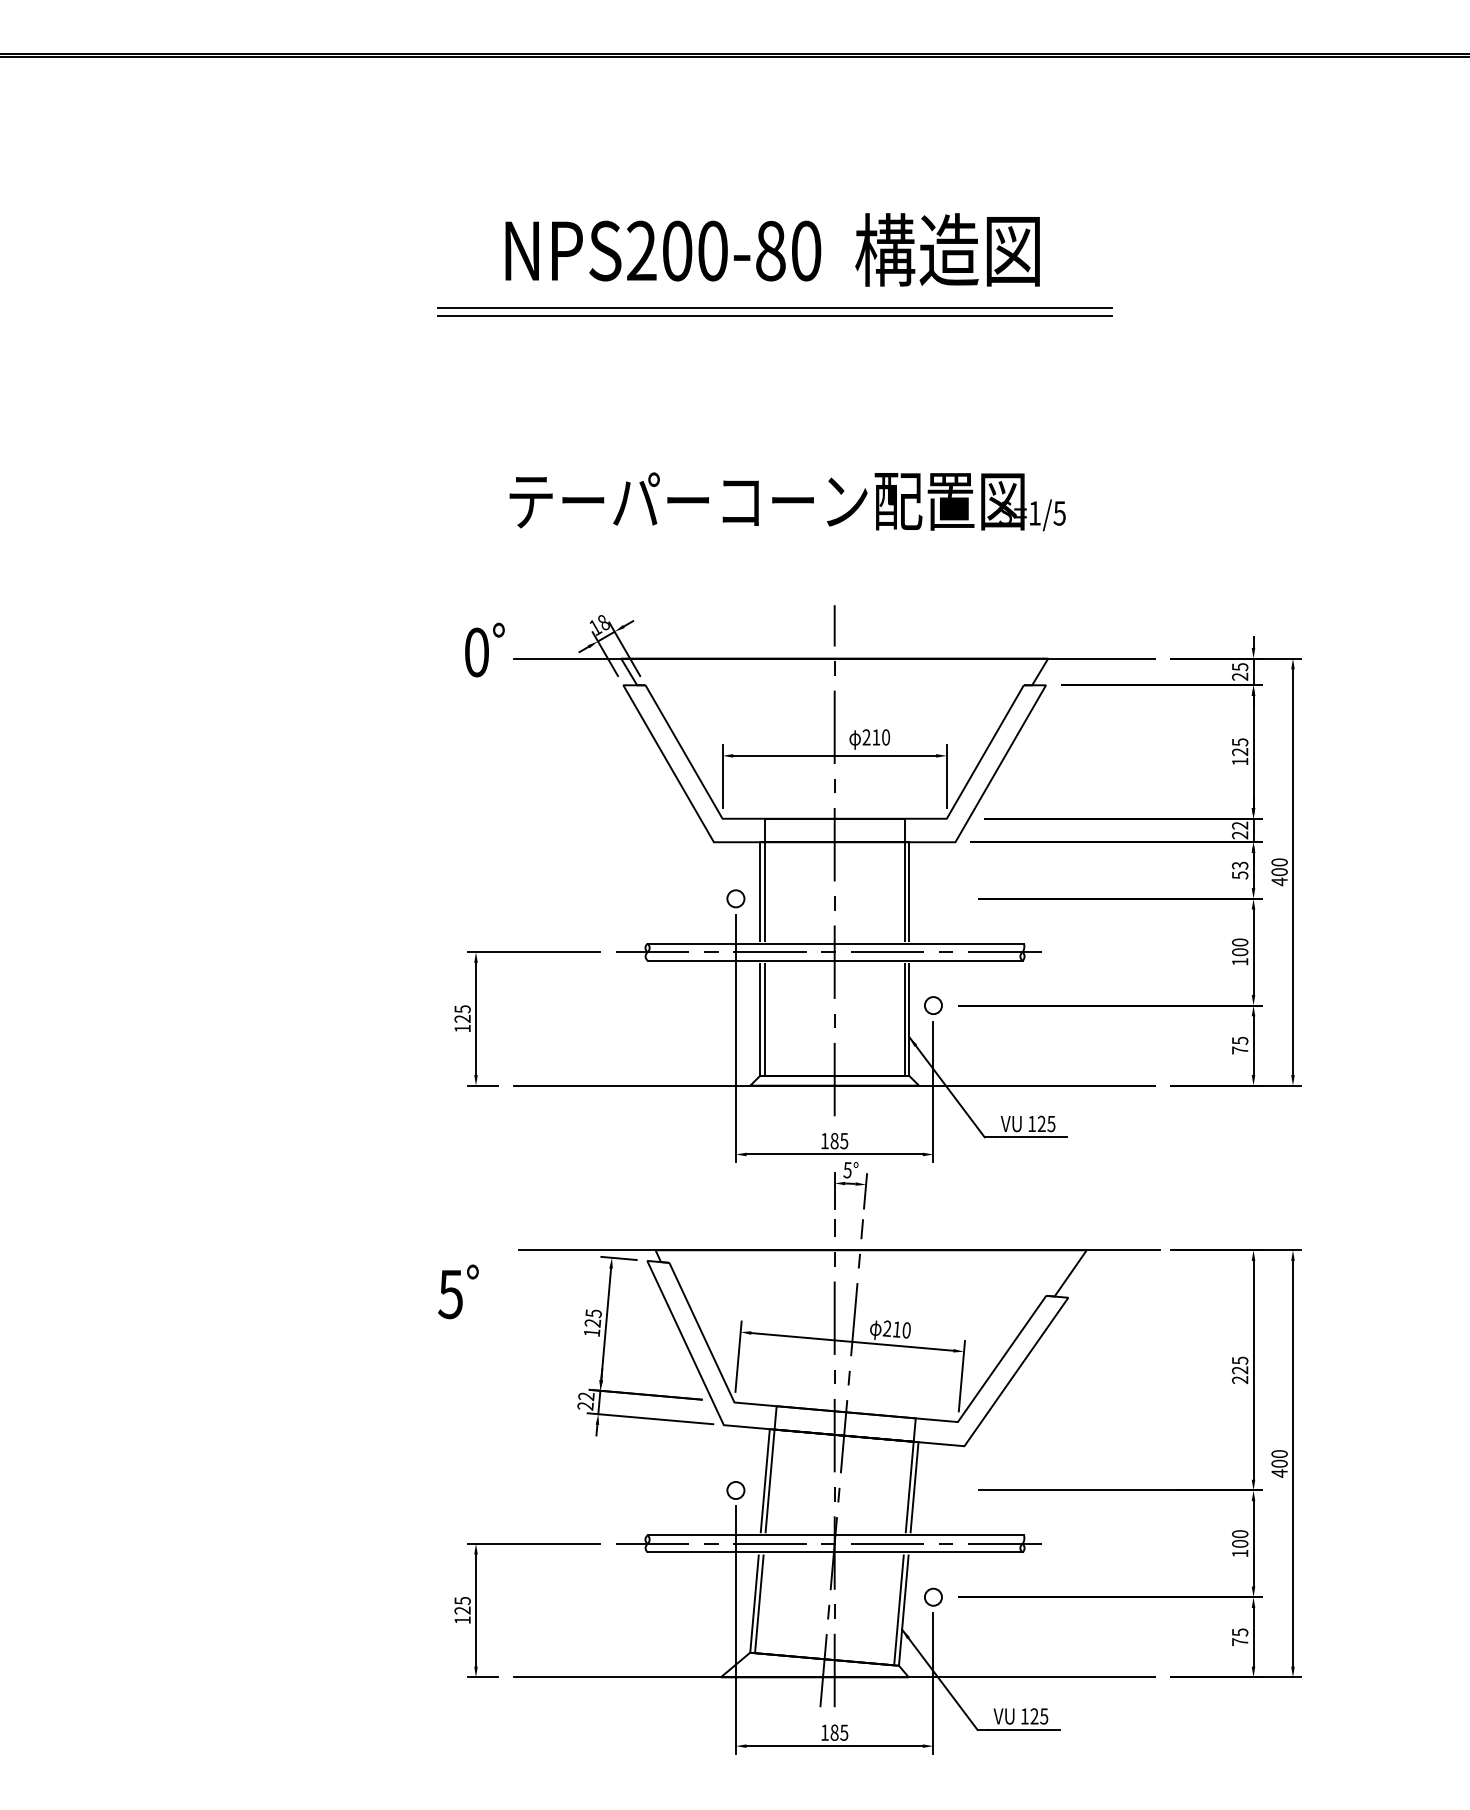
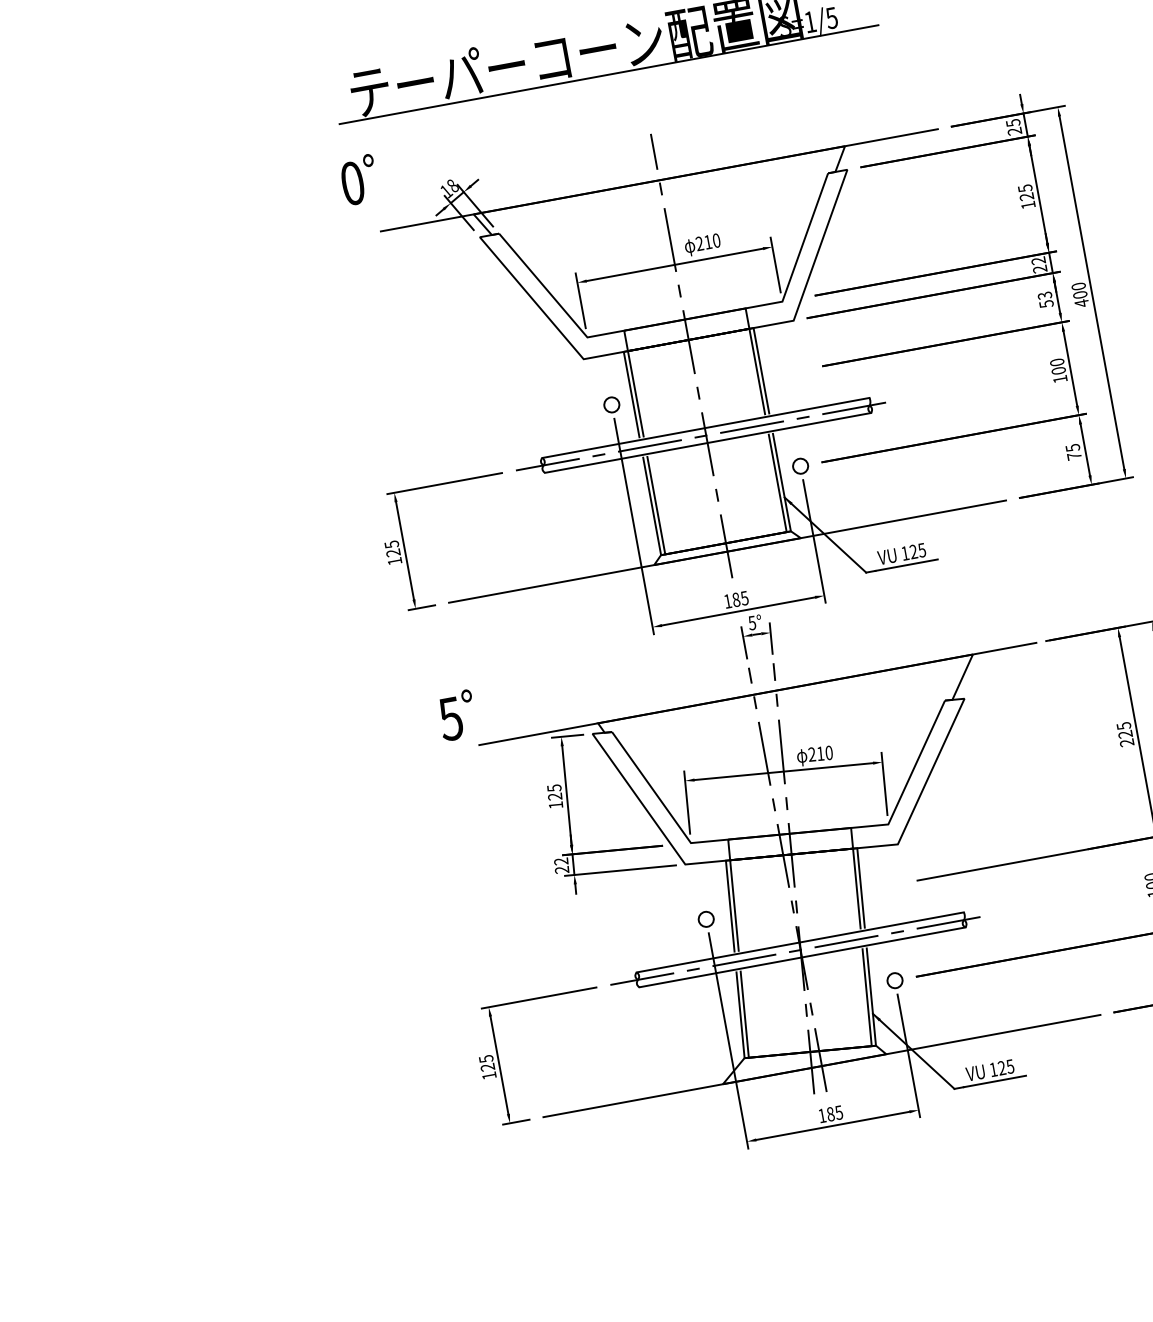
line: (800, 530) -> (609, 74), added
text: (484, 649) -> (358, 179), moved
text: (458, 1291) -> (457, 715), moved

